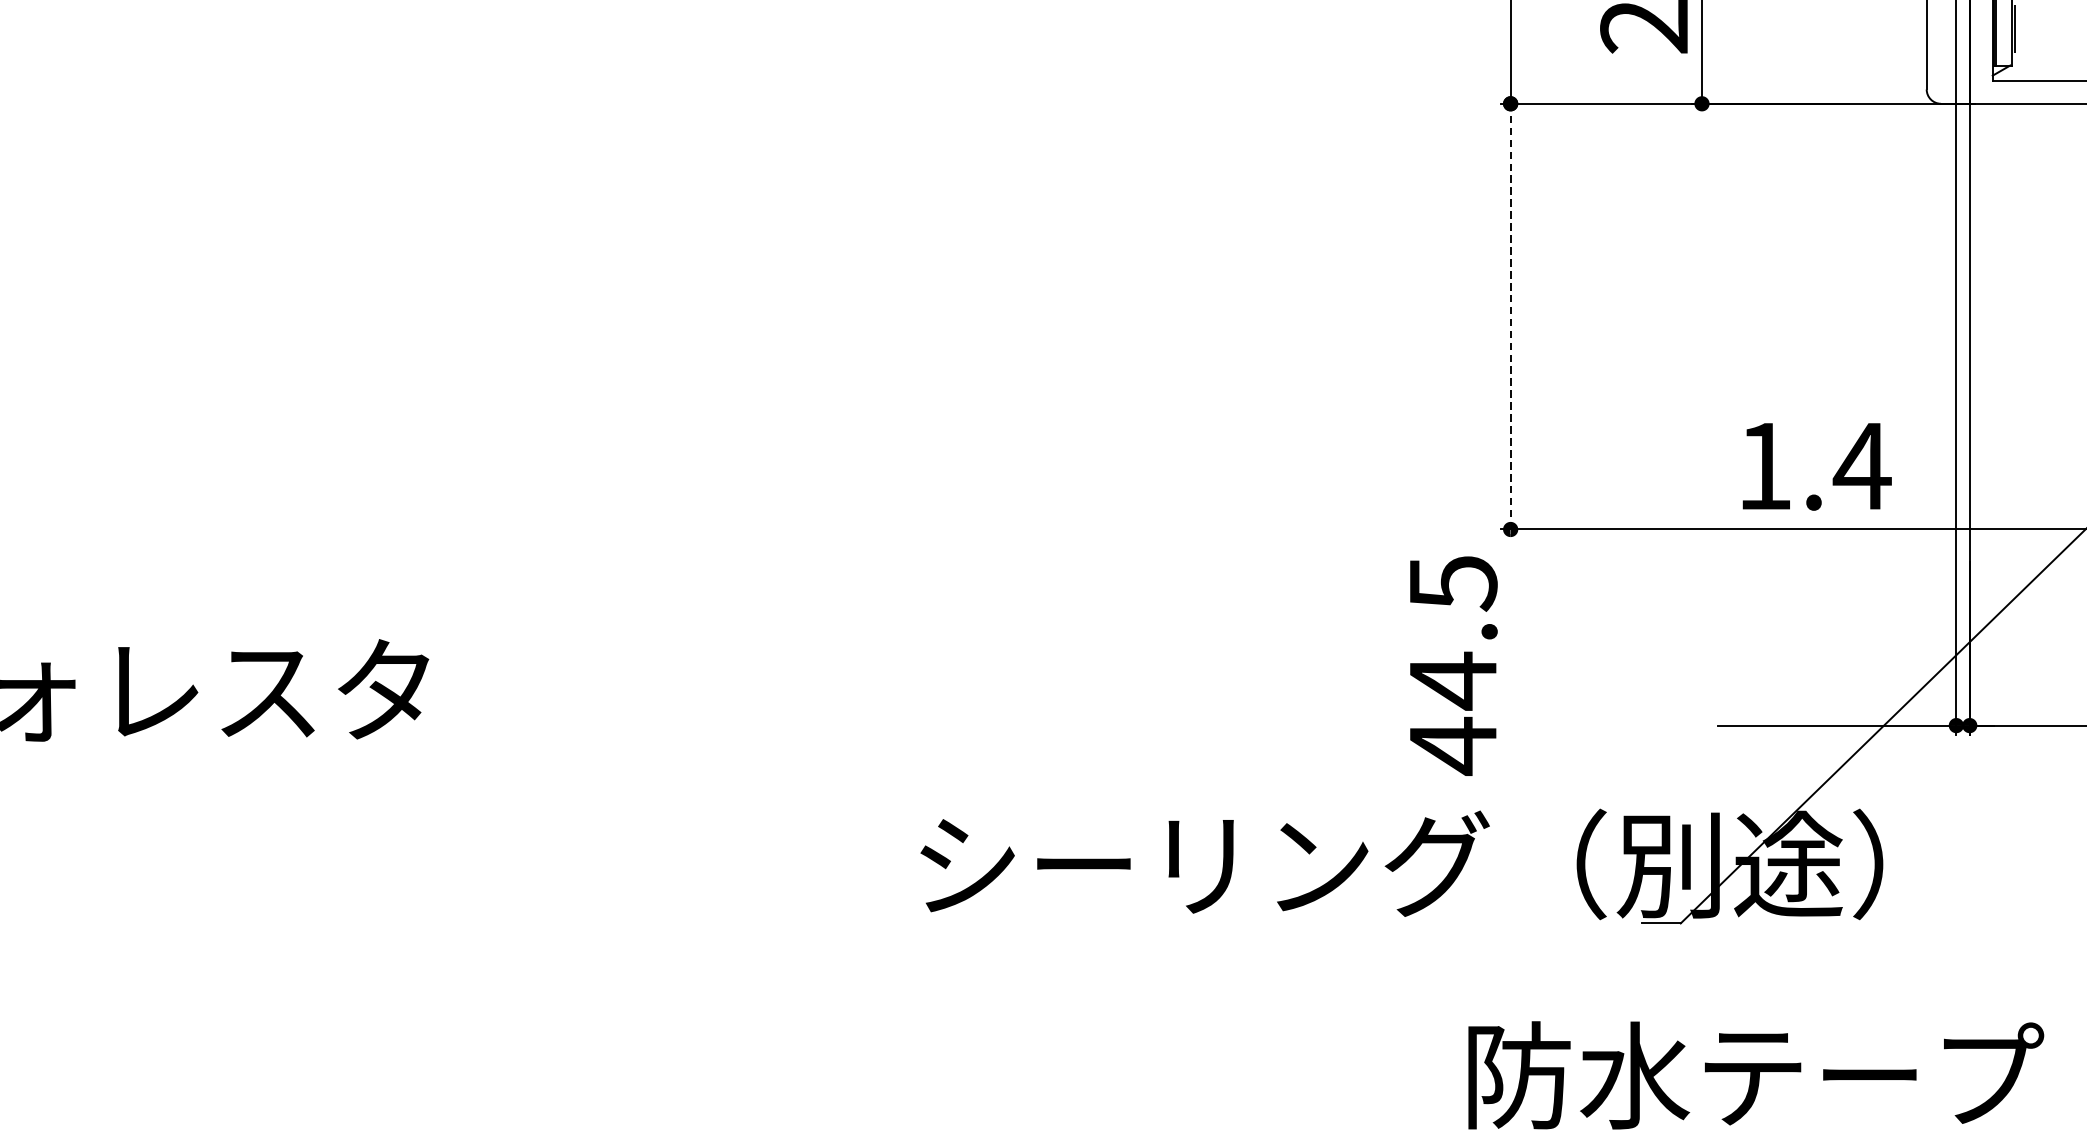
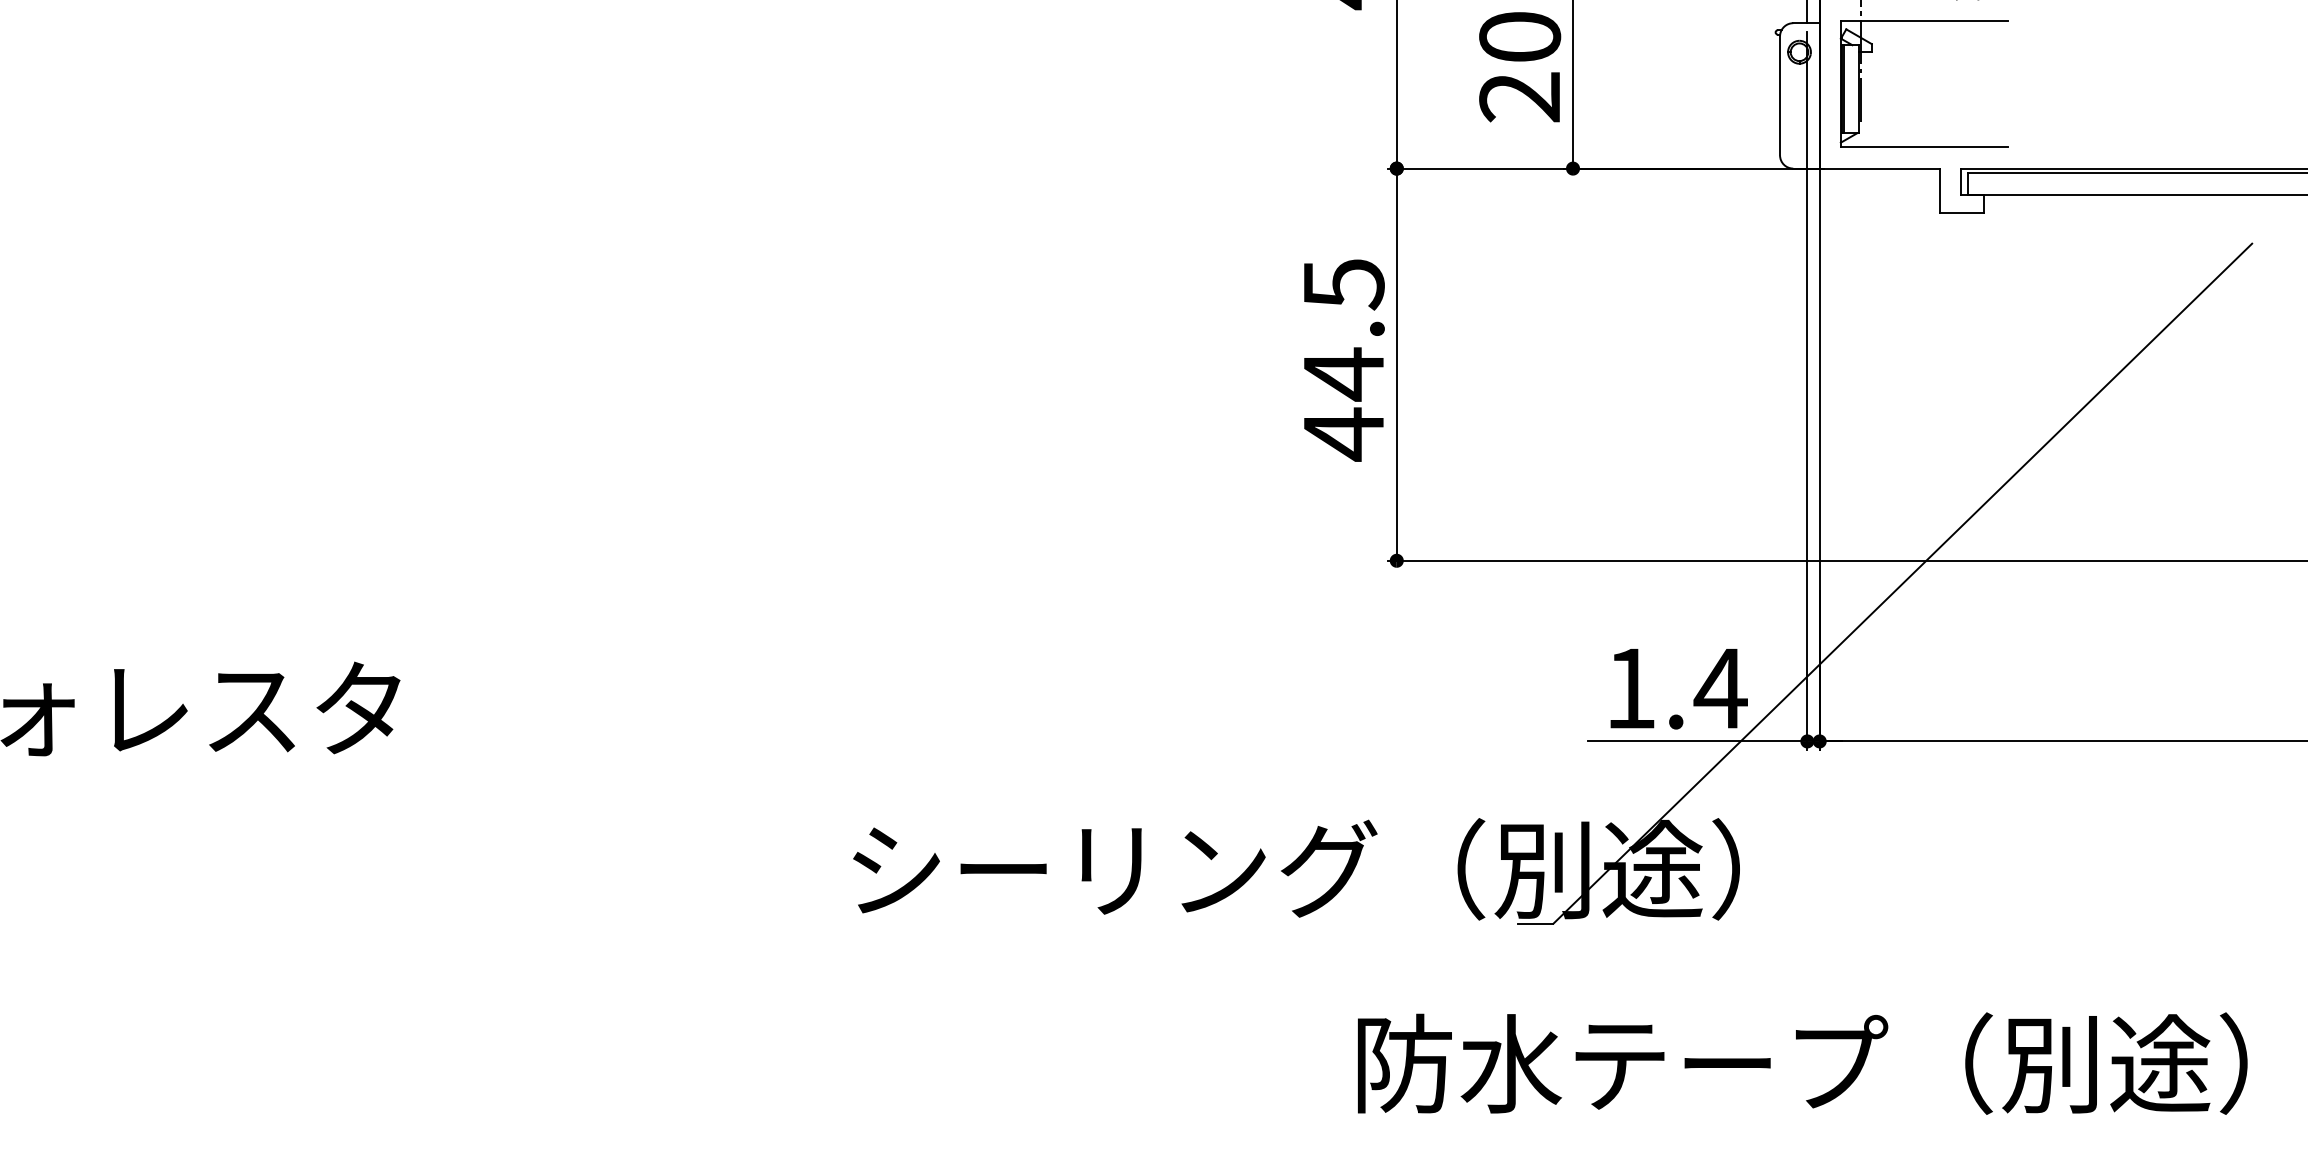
line: (1510, 317) -> (1396, 365), dashed -> solid
text: (1816, 467) -> (1678, 689), moved
text: (1453, 665) -> (1344, 360), moved

